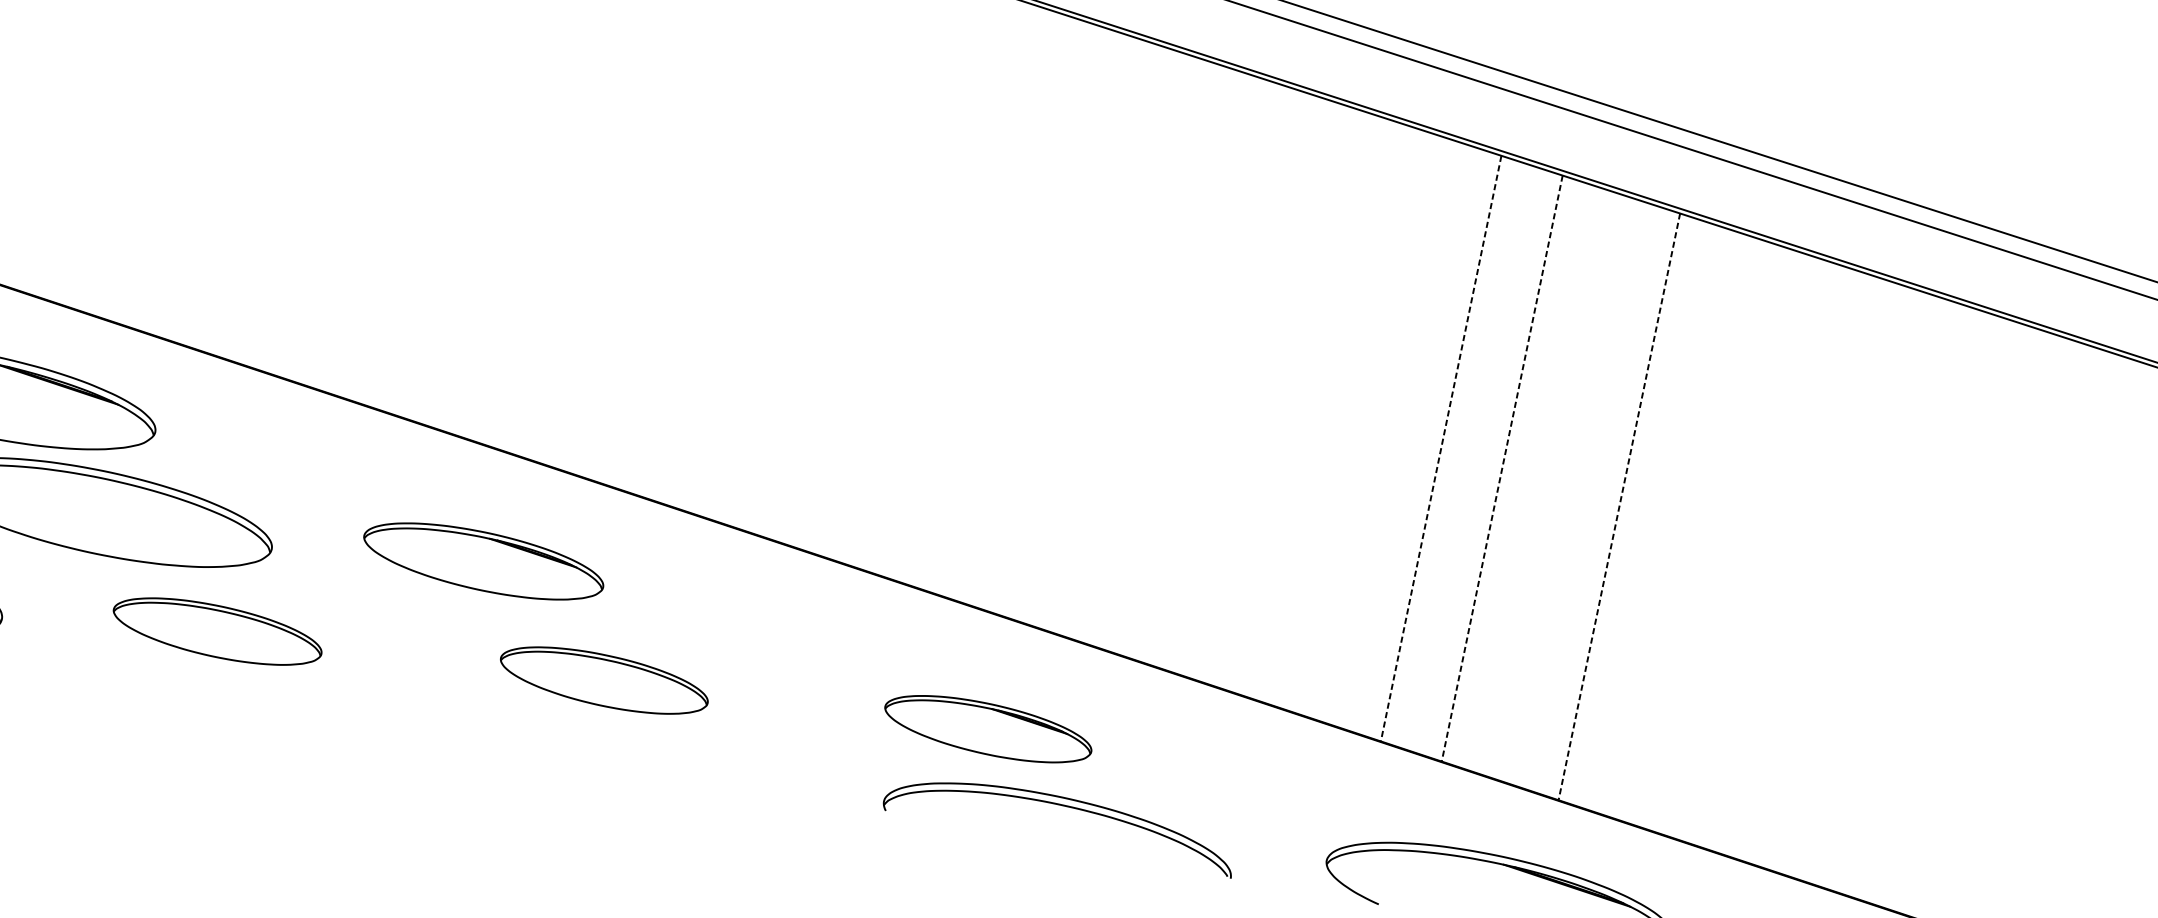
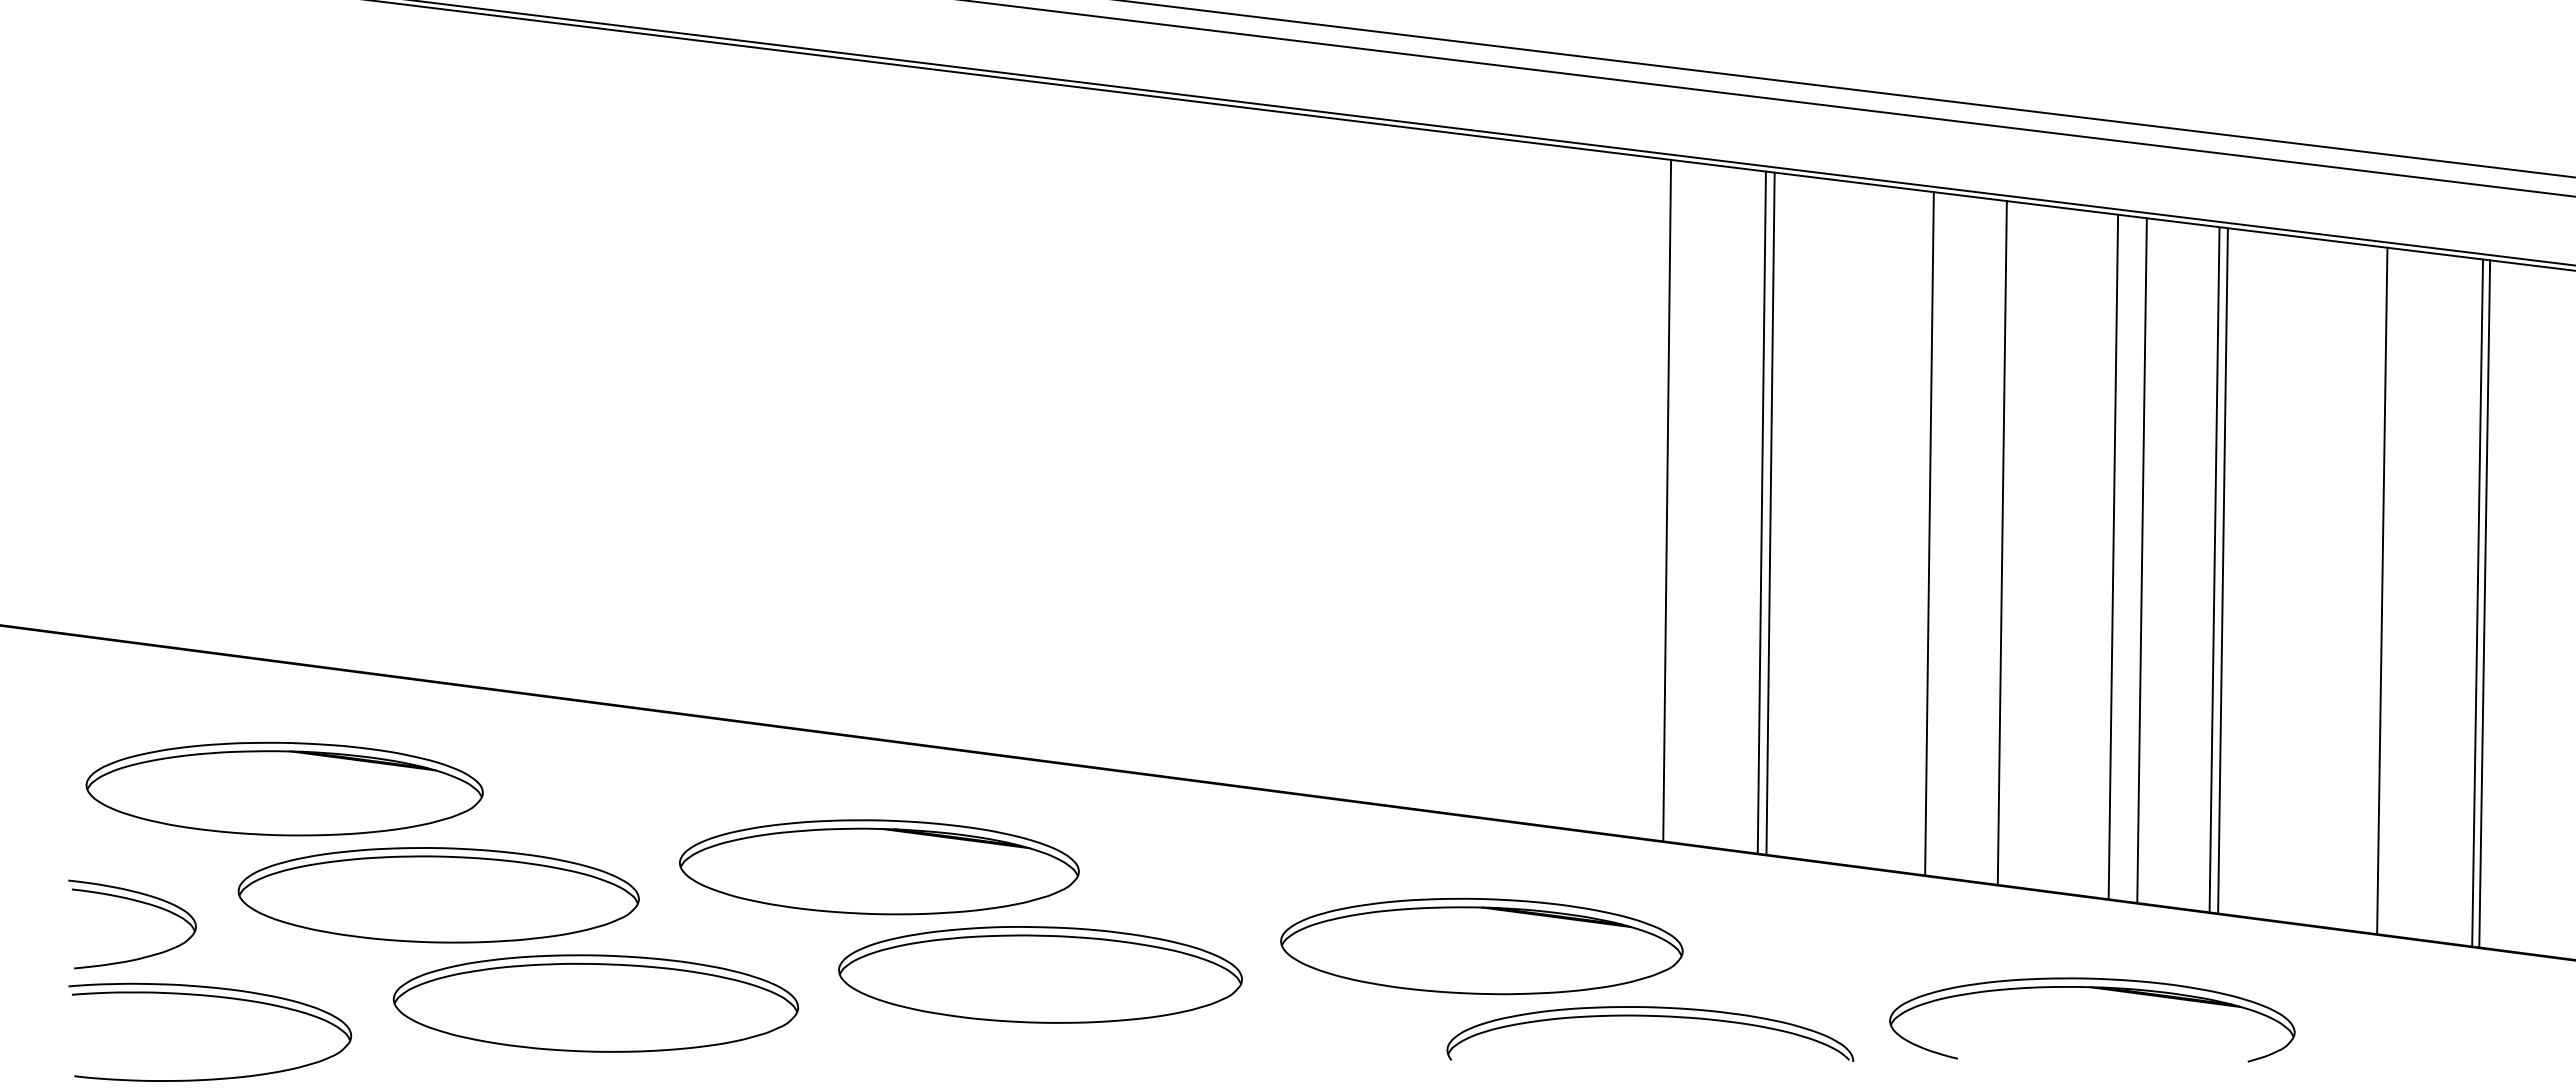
line: (1221, 376) -> (1667, 500), added
line: (1300, 402) -> (1761, 512), added
line: (1307, 404) -> (1770, 513), added
line: (1441, 448) -> (1929, 533), dashed -> solid
line: (1502, 469) -> (2002, 543), dashed -> solid
line: (1595, 498) -> (2113, 556), added
line: (1619, 507) -> (2142, 561), dashed -> solid
line: (1680, 526) -> (2214, 569), added
line: (1686, 528) -> (2222, 570), added
part: (483, 561) -> (879, 867), size x1.43
line: (1821, 572) -> (2382, 590), added
line: (1900, 598) -> (2477, 602), added
line: (1906, 600) -> (2484, 603), added
part: (217, 631) -> (595, 1003), size x1.67
part: (604, 680) -> (1040, 974), size x1.67
part: (987, 729) -> (1481, 946), size x1.67
part: (1064, 806) -> (1650, 1016), moved

